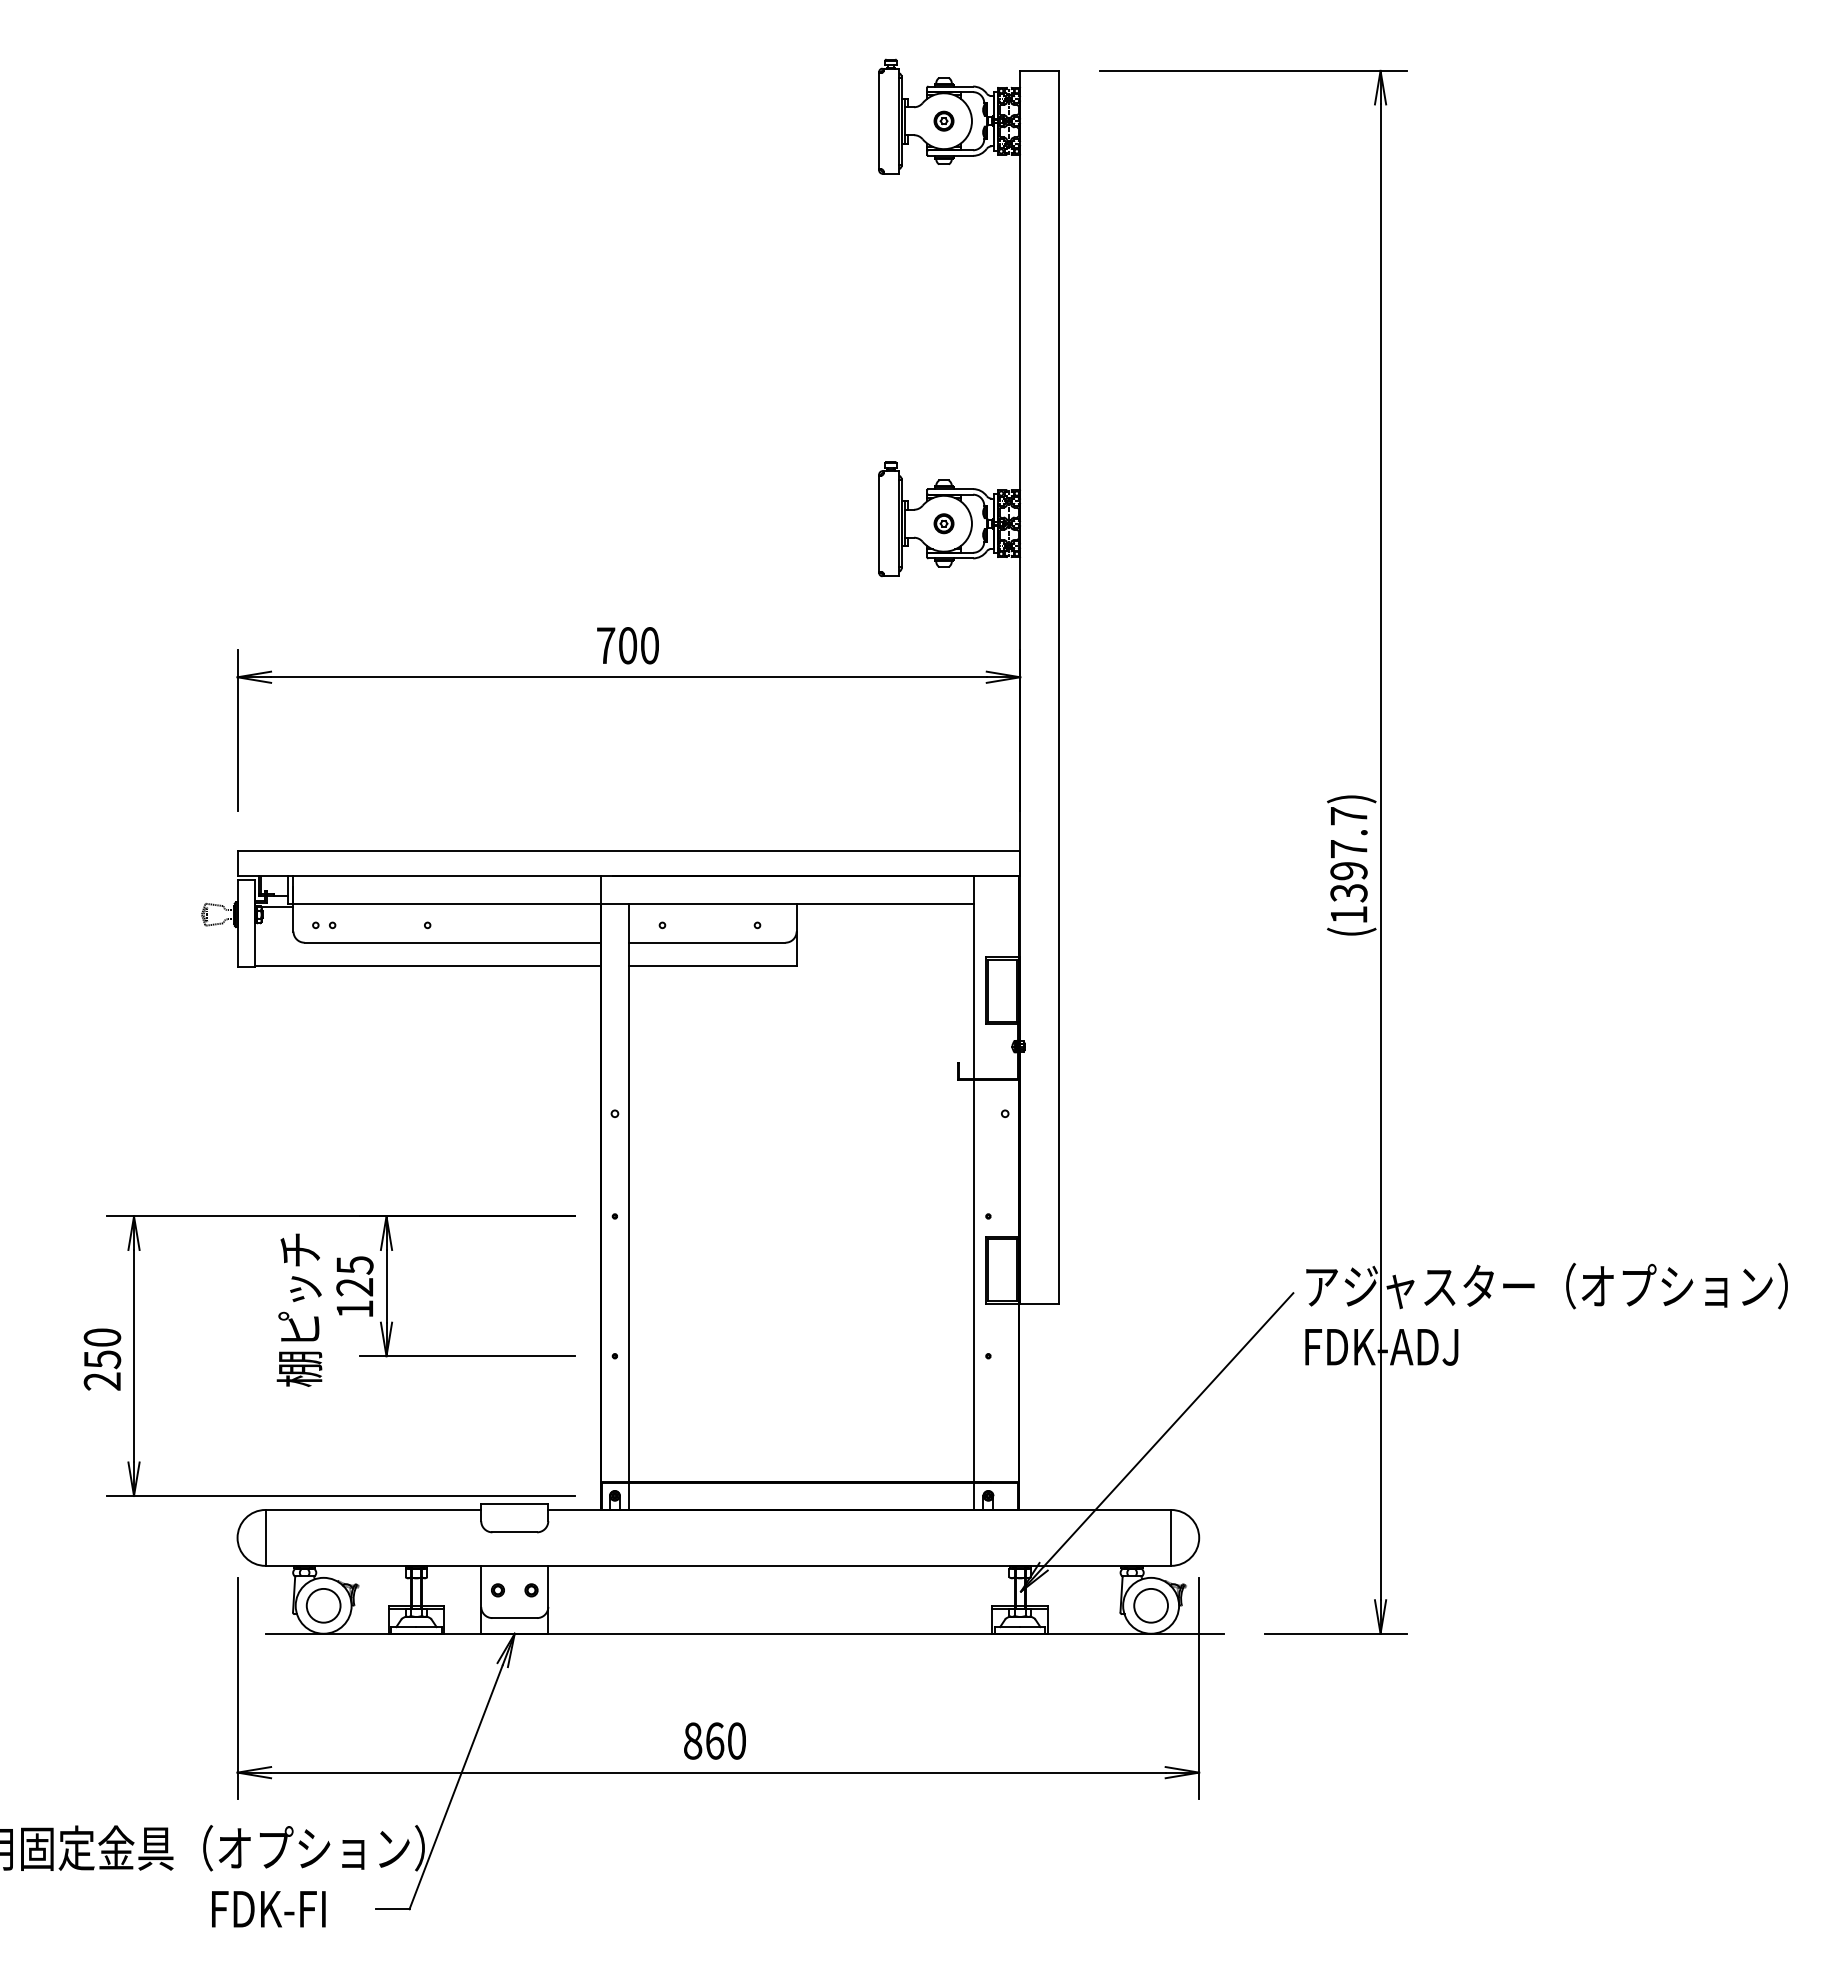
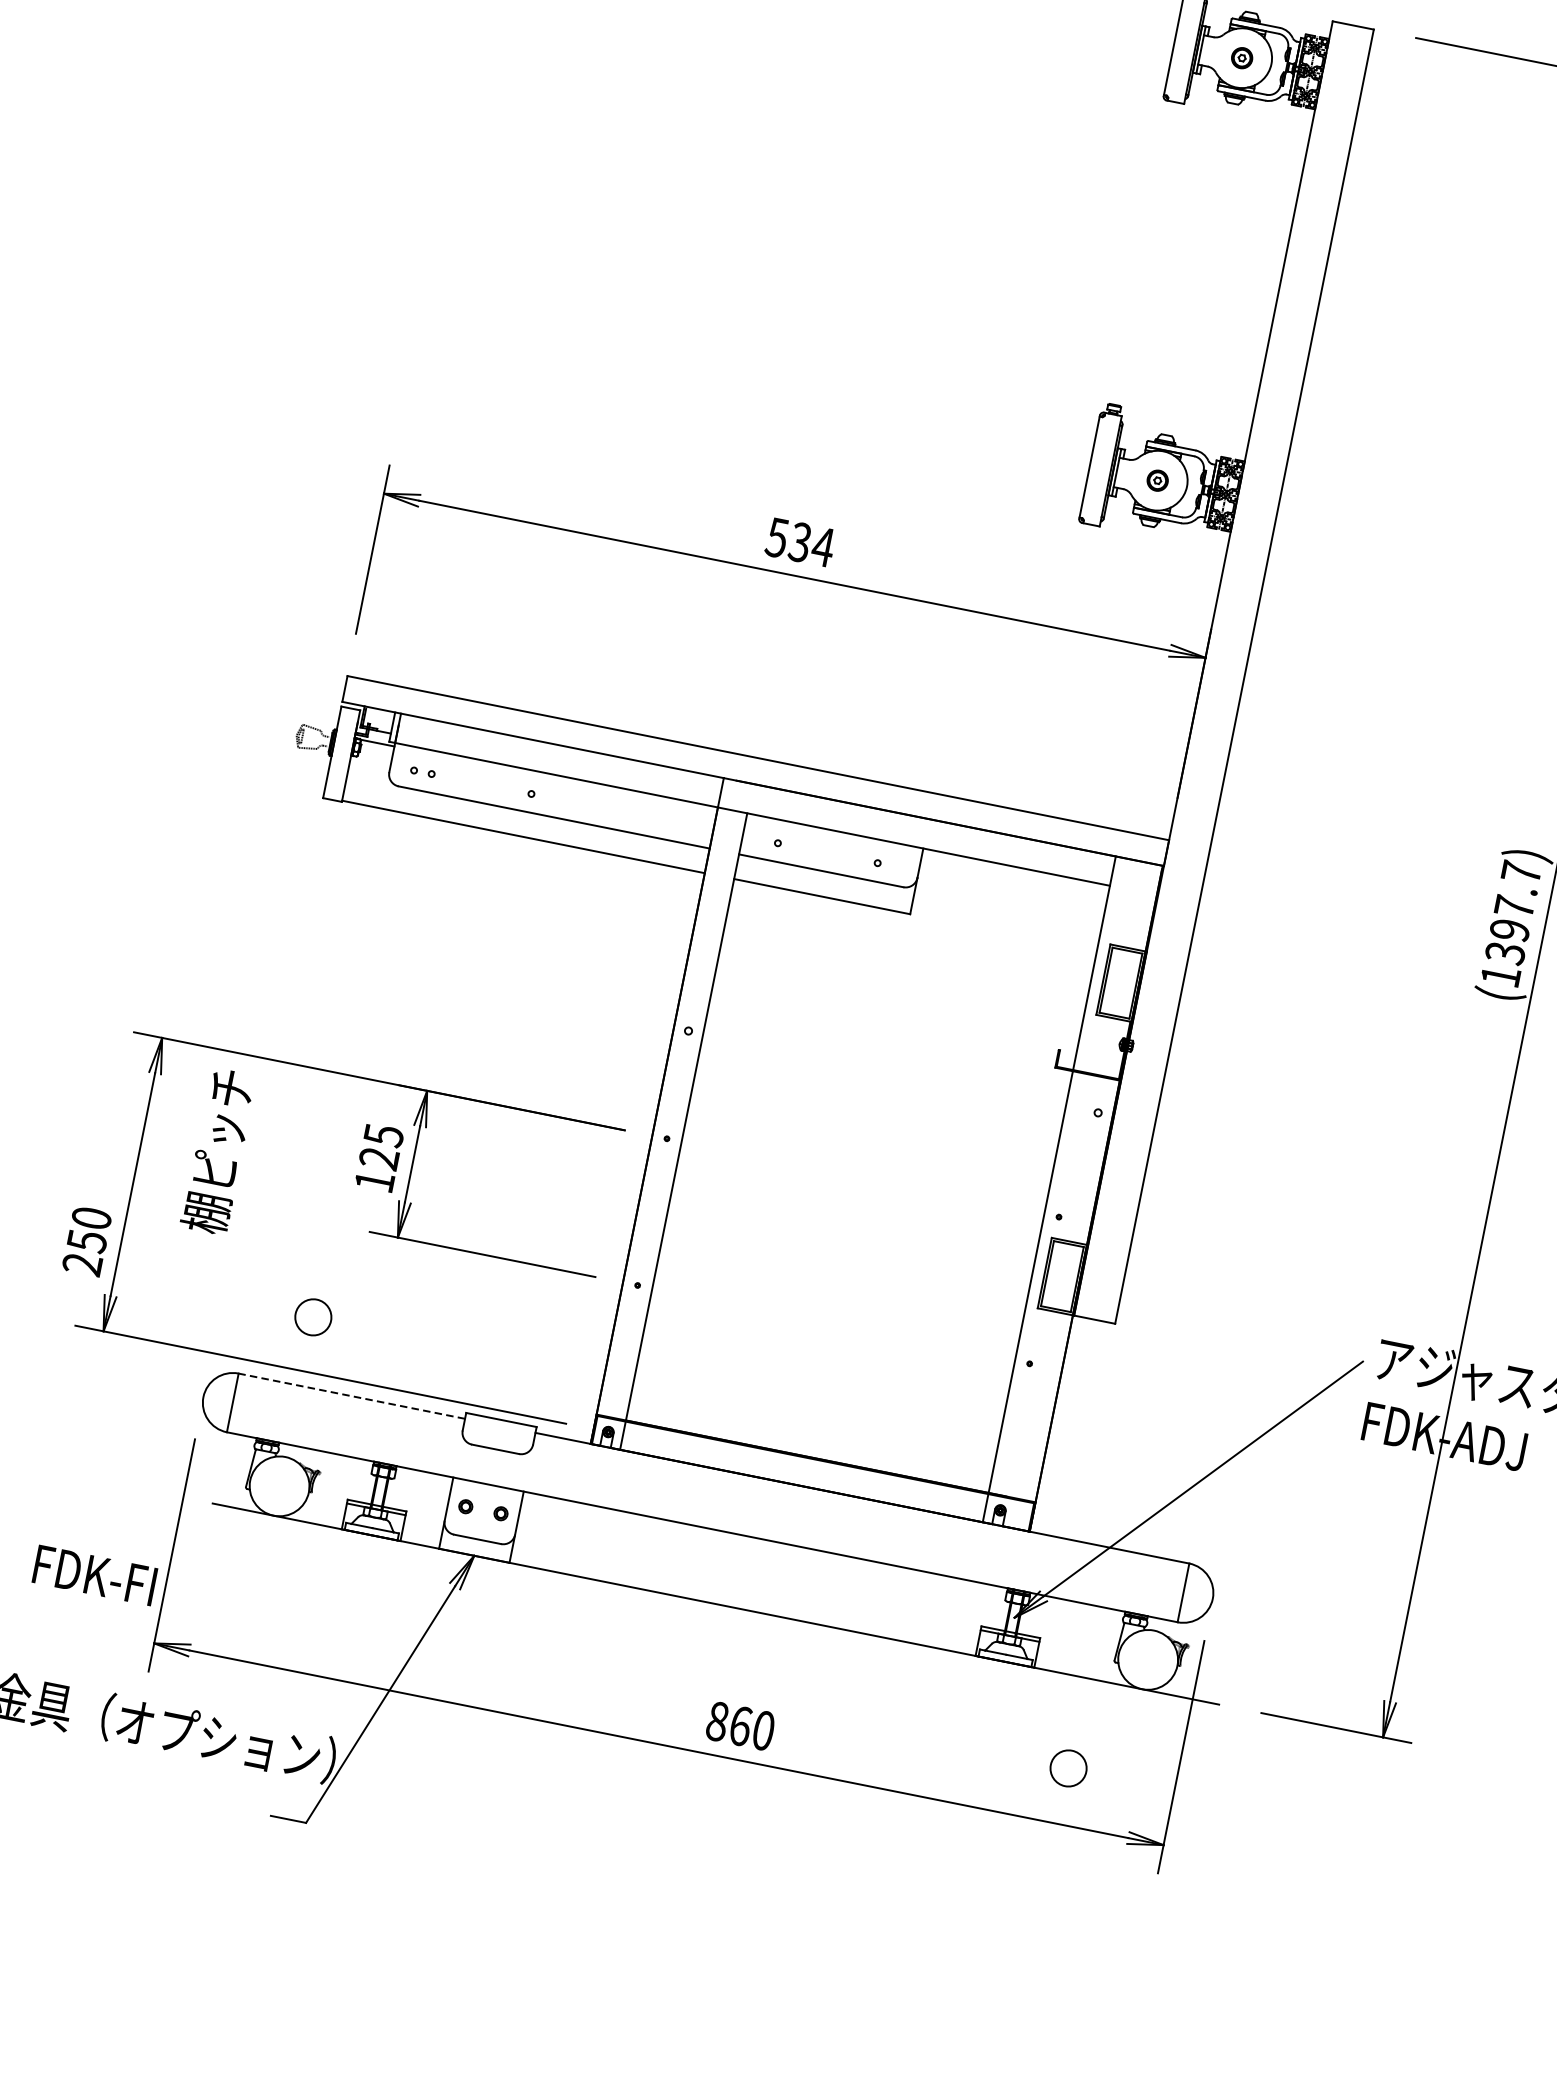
text: (627, 645) -> (799, 542), 700 -> 534
text: (299, 1309) -> (218, 1150), moved
text: (102, 1359) -> (87, 1241), moved
line: (373, 1509) -> (352, 1395), solid -> dashed
circle: (323, 1605) -> (313, 1317), moved
circle: (1150, 1605) -> (1067, 1768), moved
text: (714, 1740) -> (740, 1725), moved
text: (268, 1909) -> (94, 1575), moved

